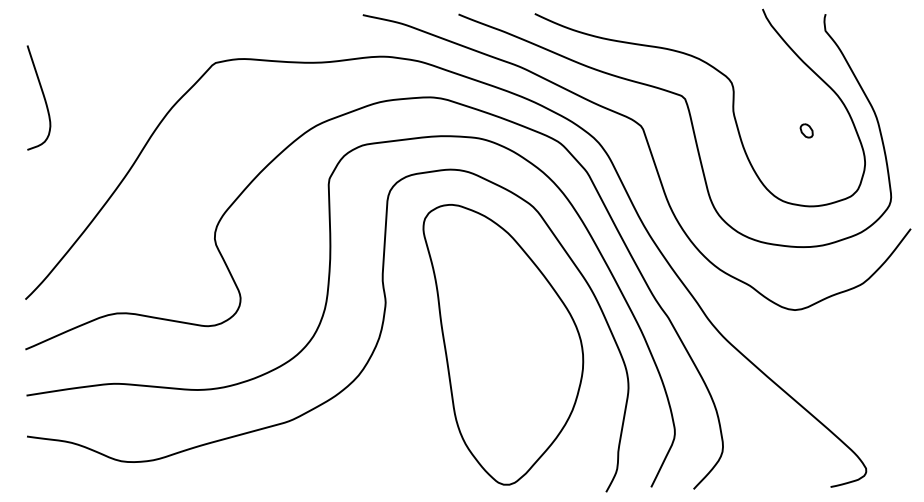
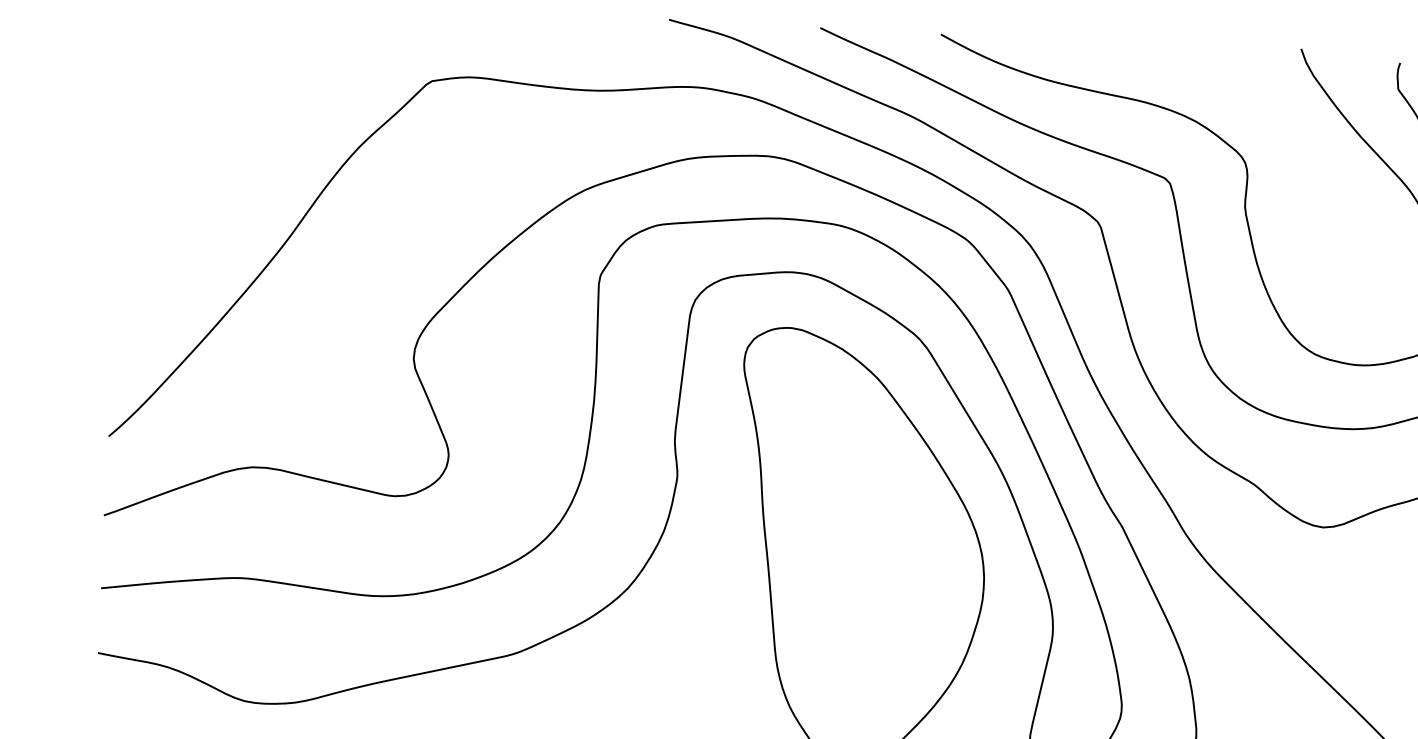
curve: (42, 95) -> (155, 115), removed
part: (806, 130) -> (1358, 244), removed

